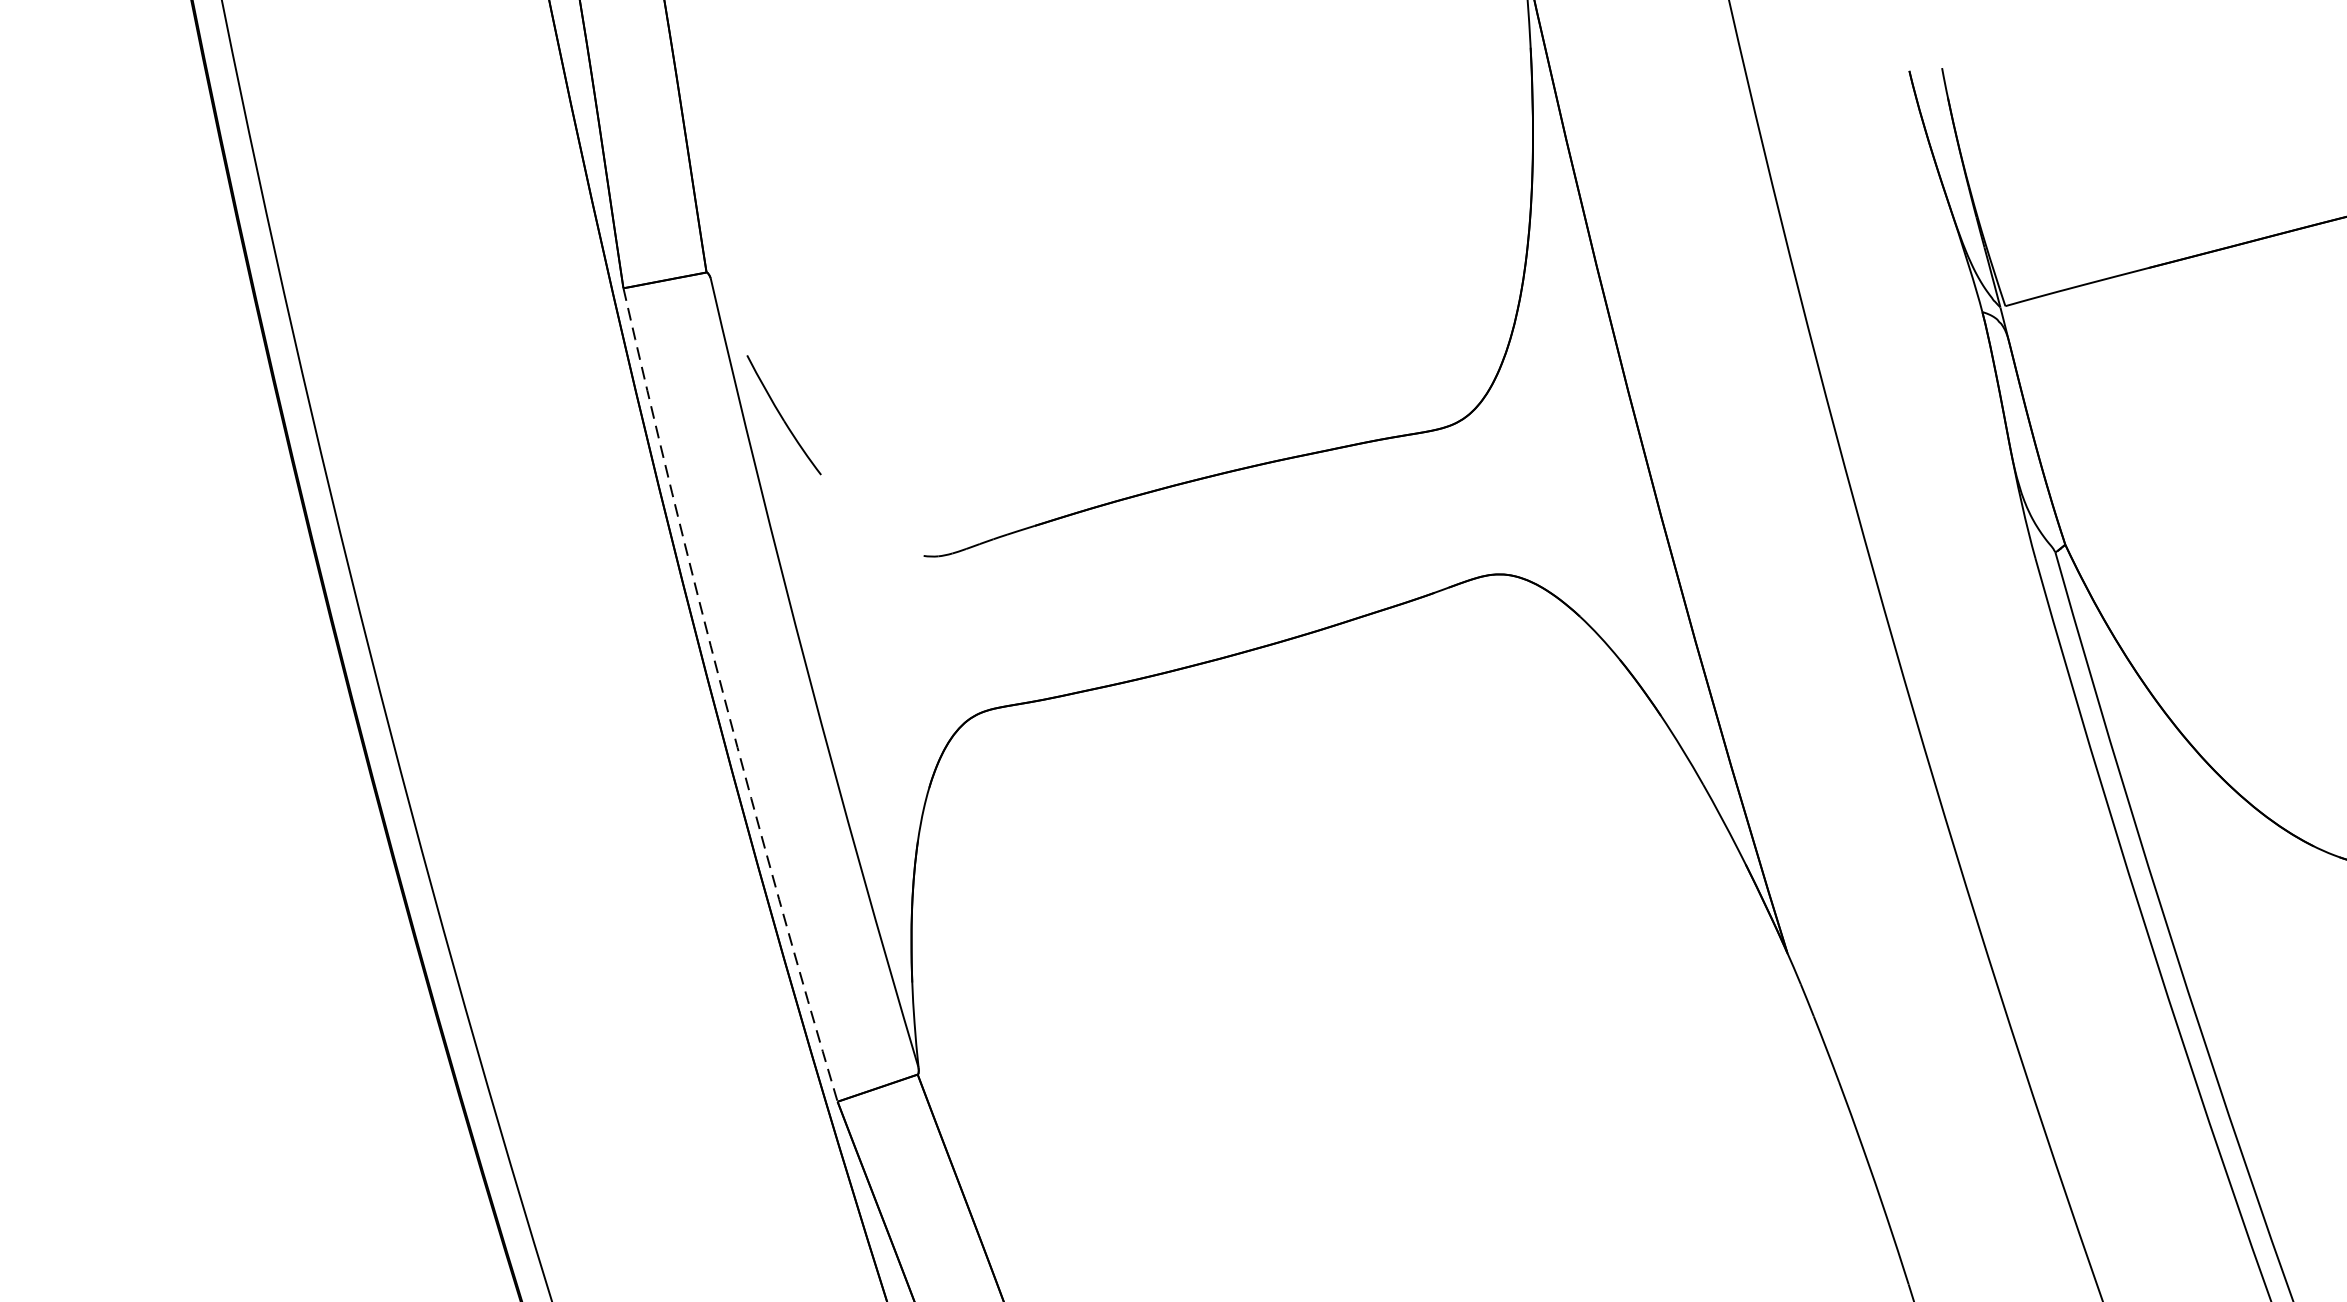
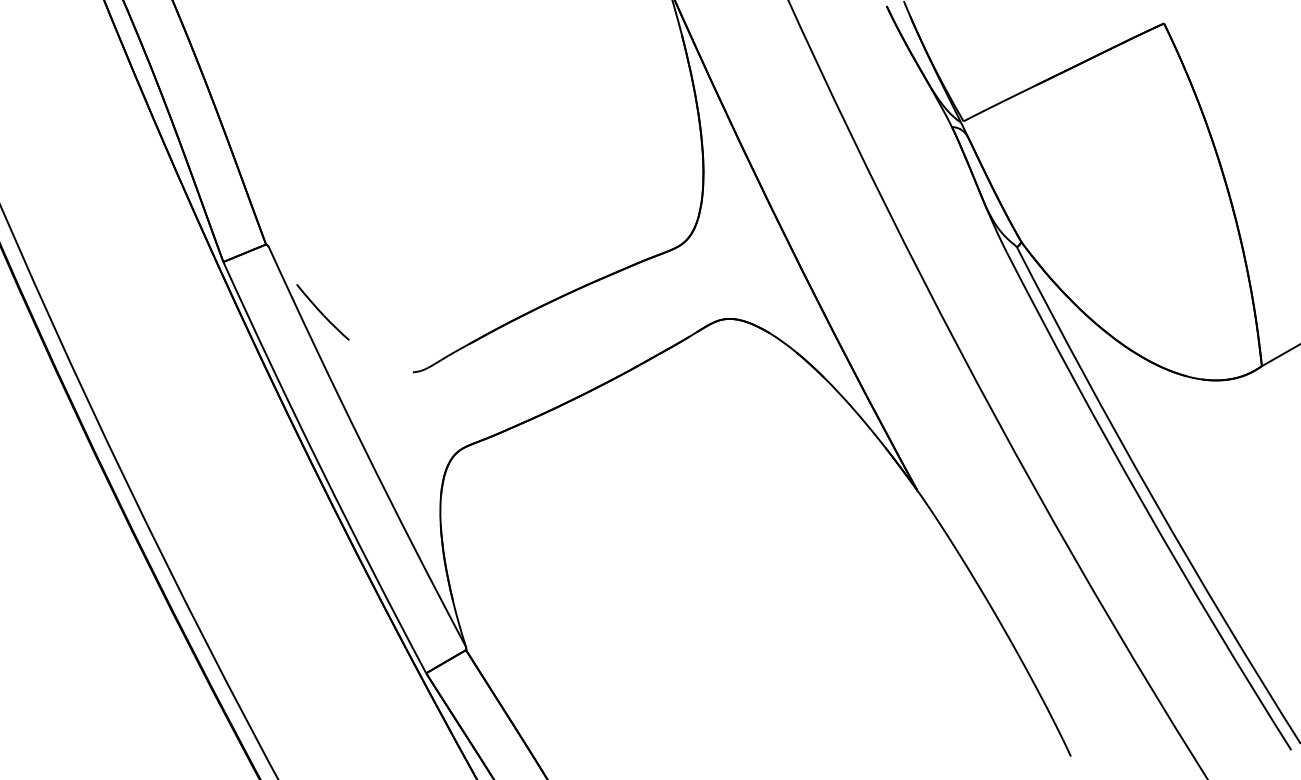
arc: (723, 697) -> (321, 469), dashed -> solid

